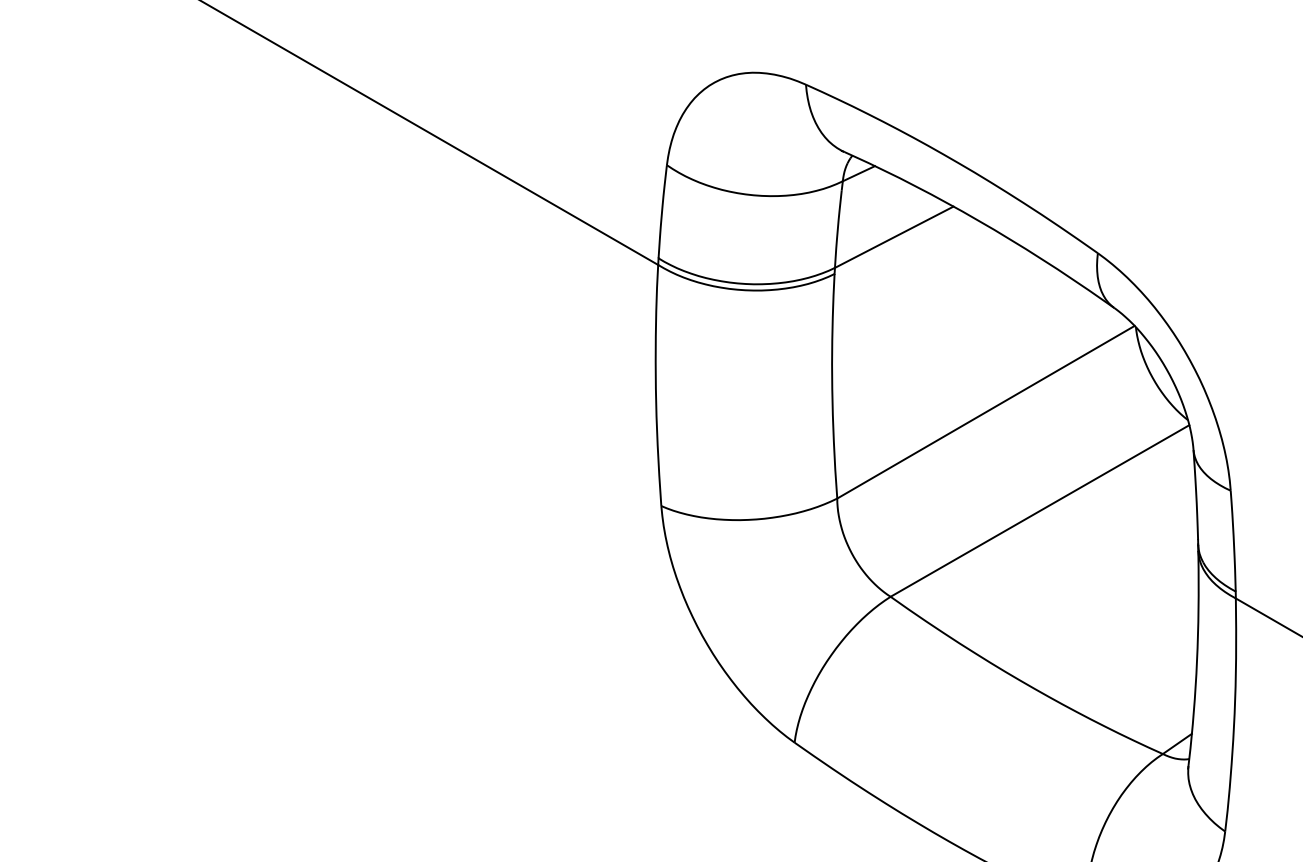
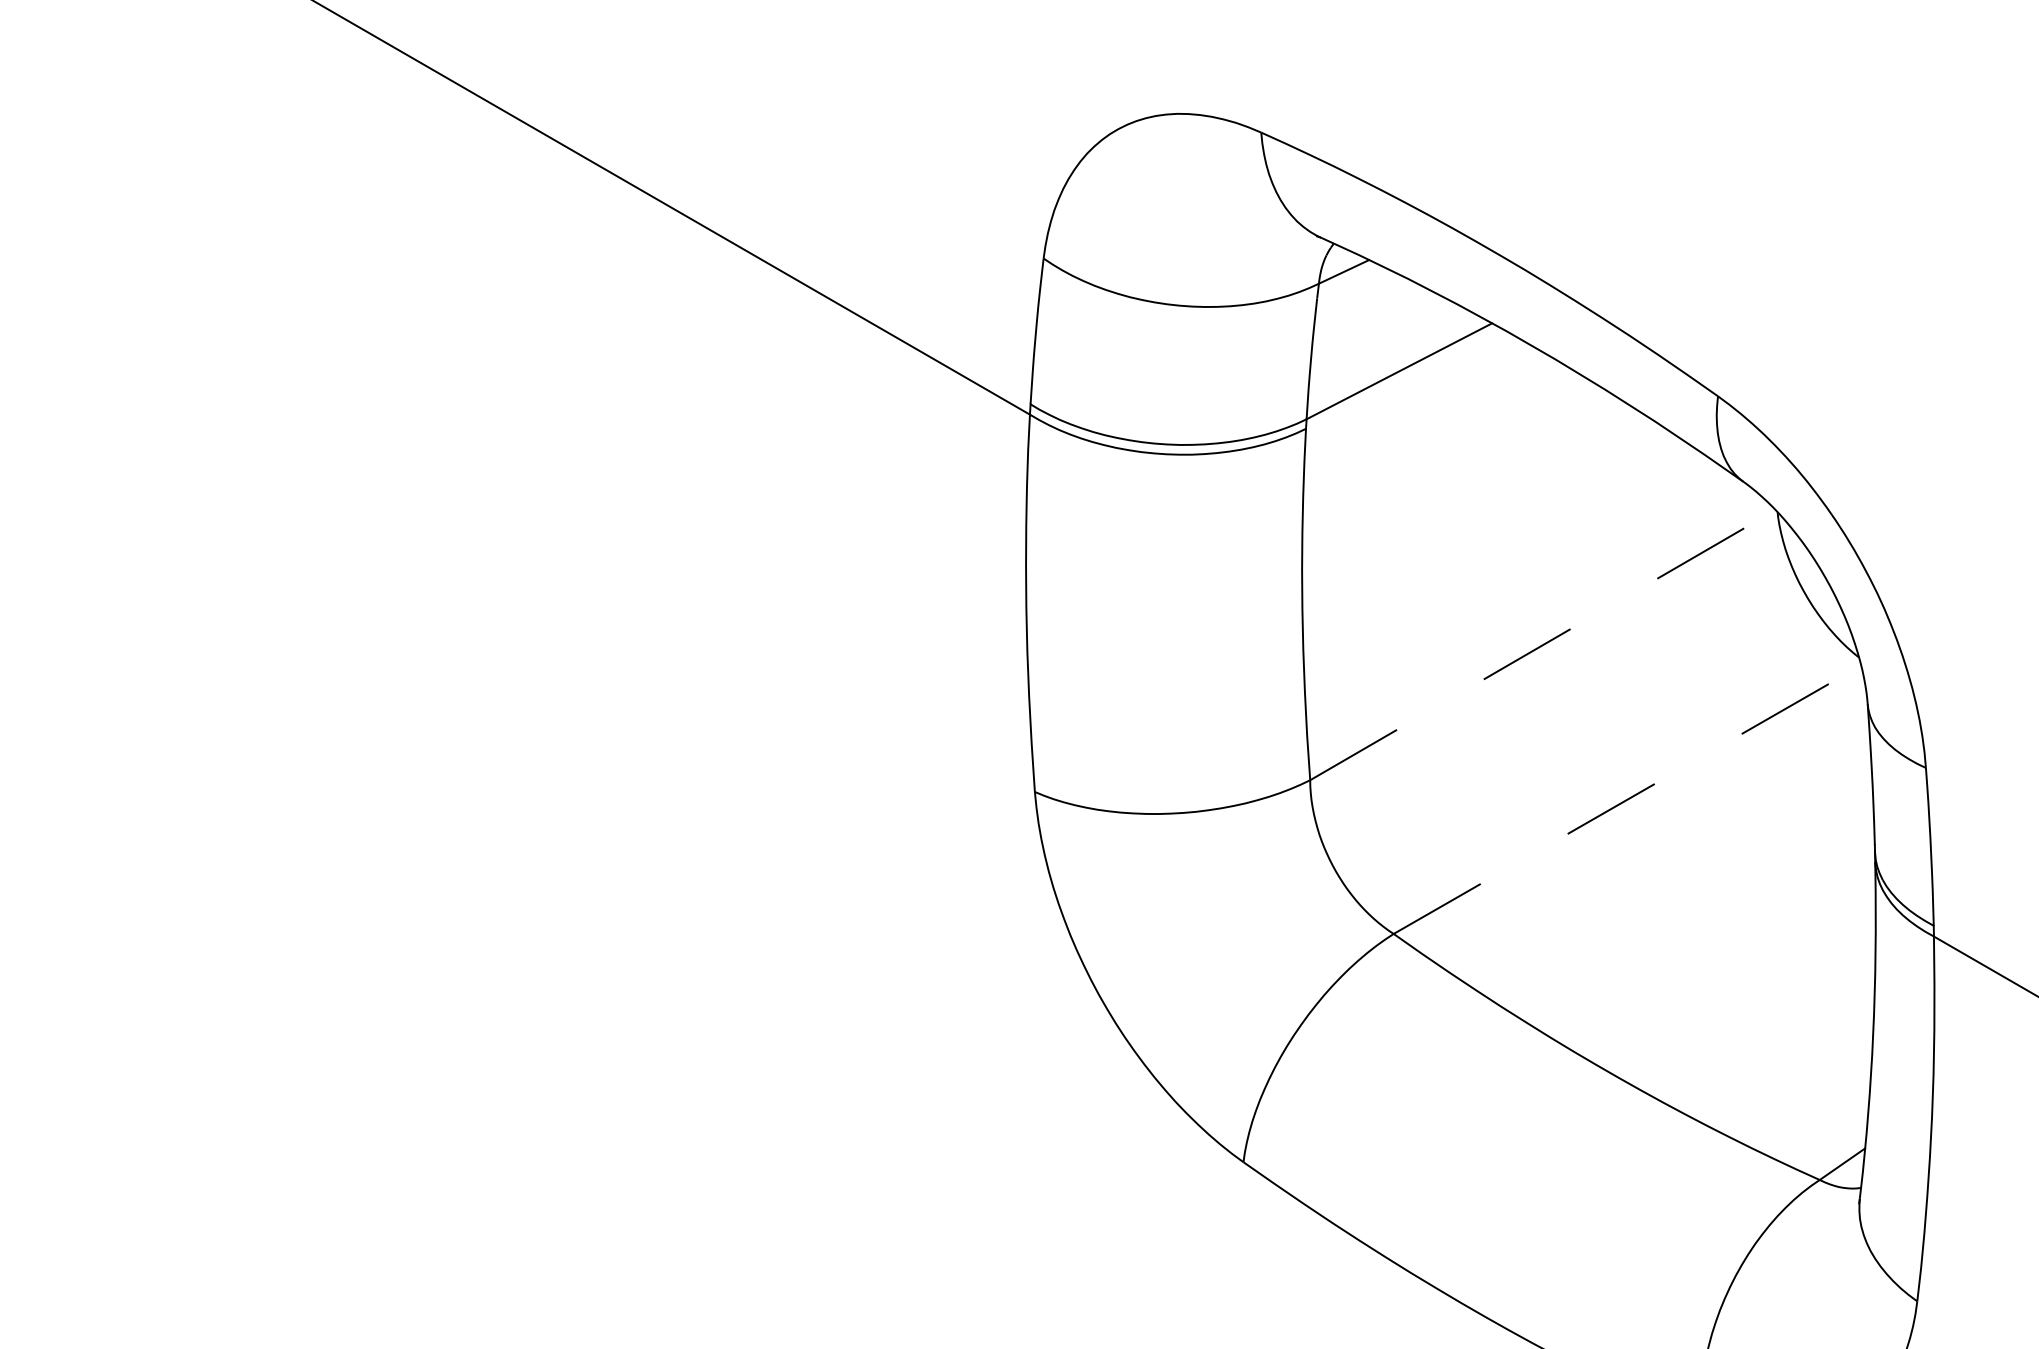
line: (985, 412) -> (1542, 645), solid -> dashed
line: (1040, 510) -> (1628, 798), solid -> dashed

